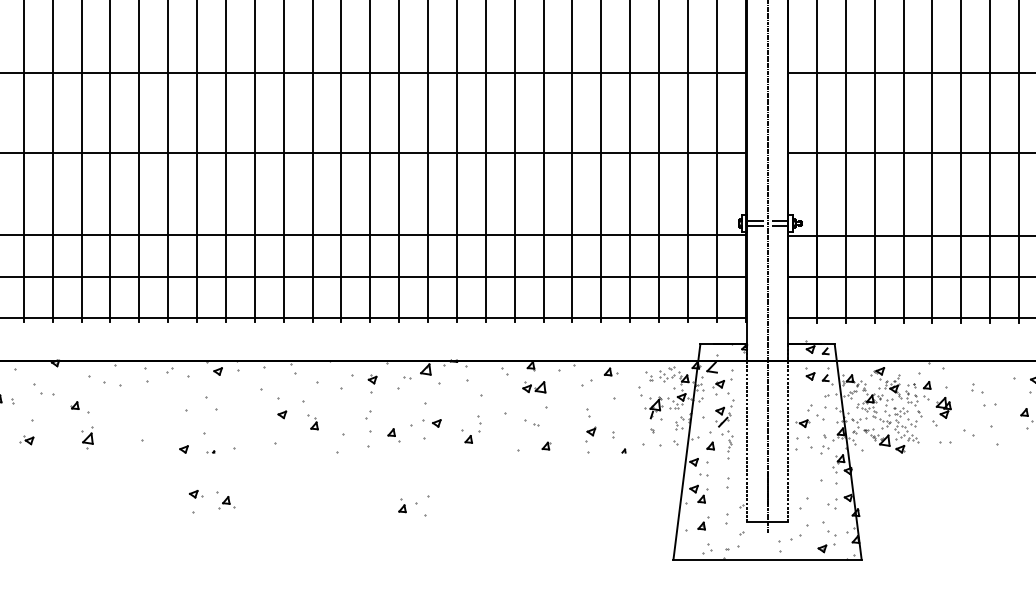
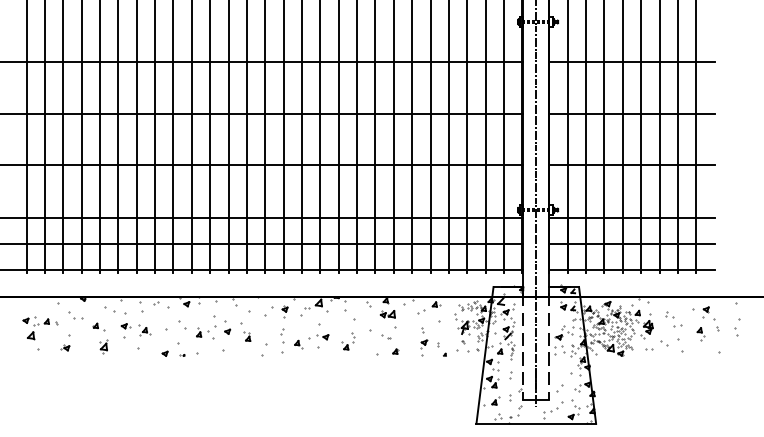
part: (211, 500) -> (135, 330), moved
part: (414, 505) -> (206, 332), moved

